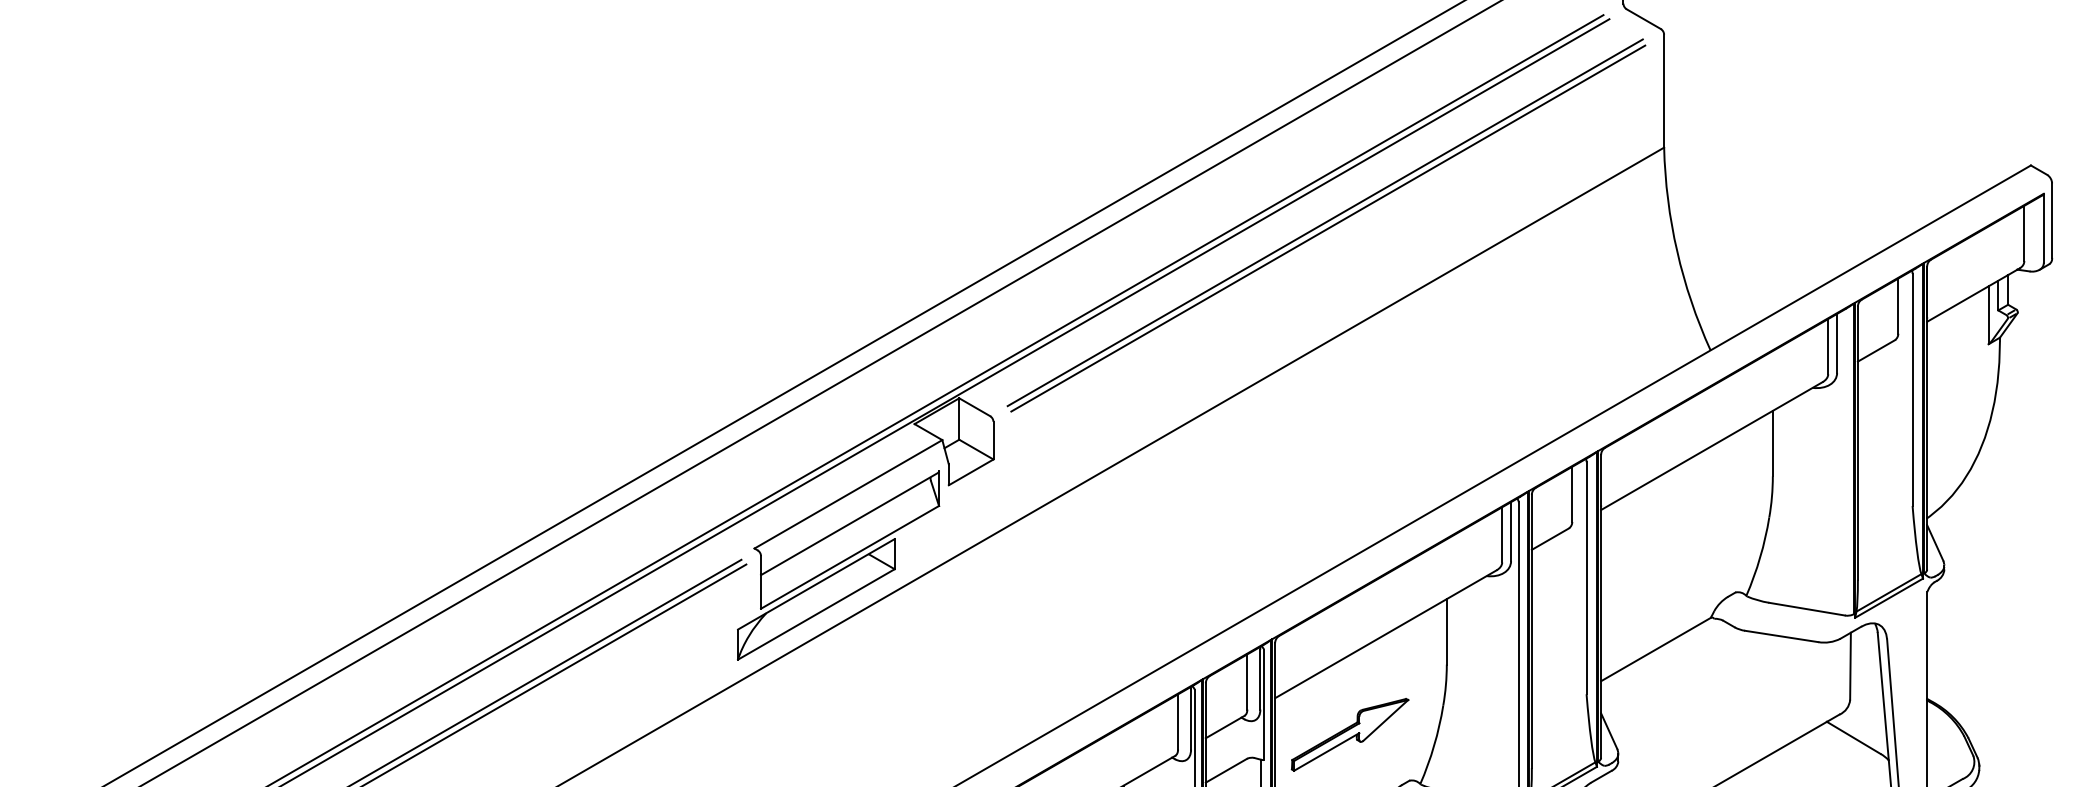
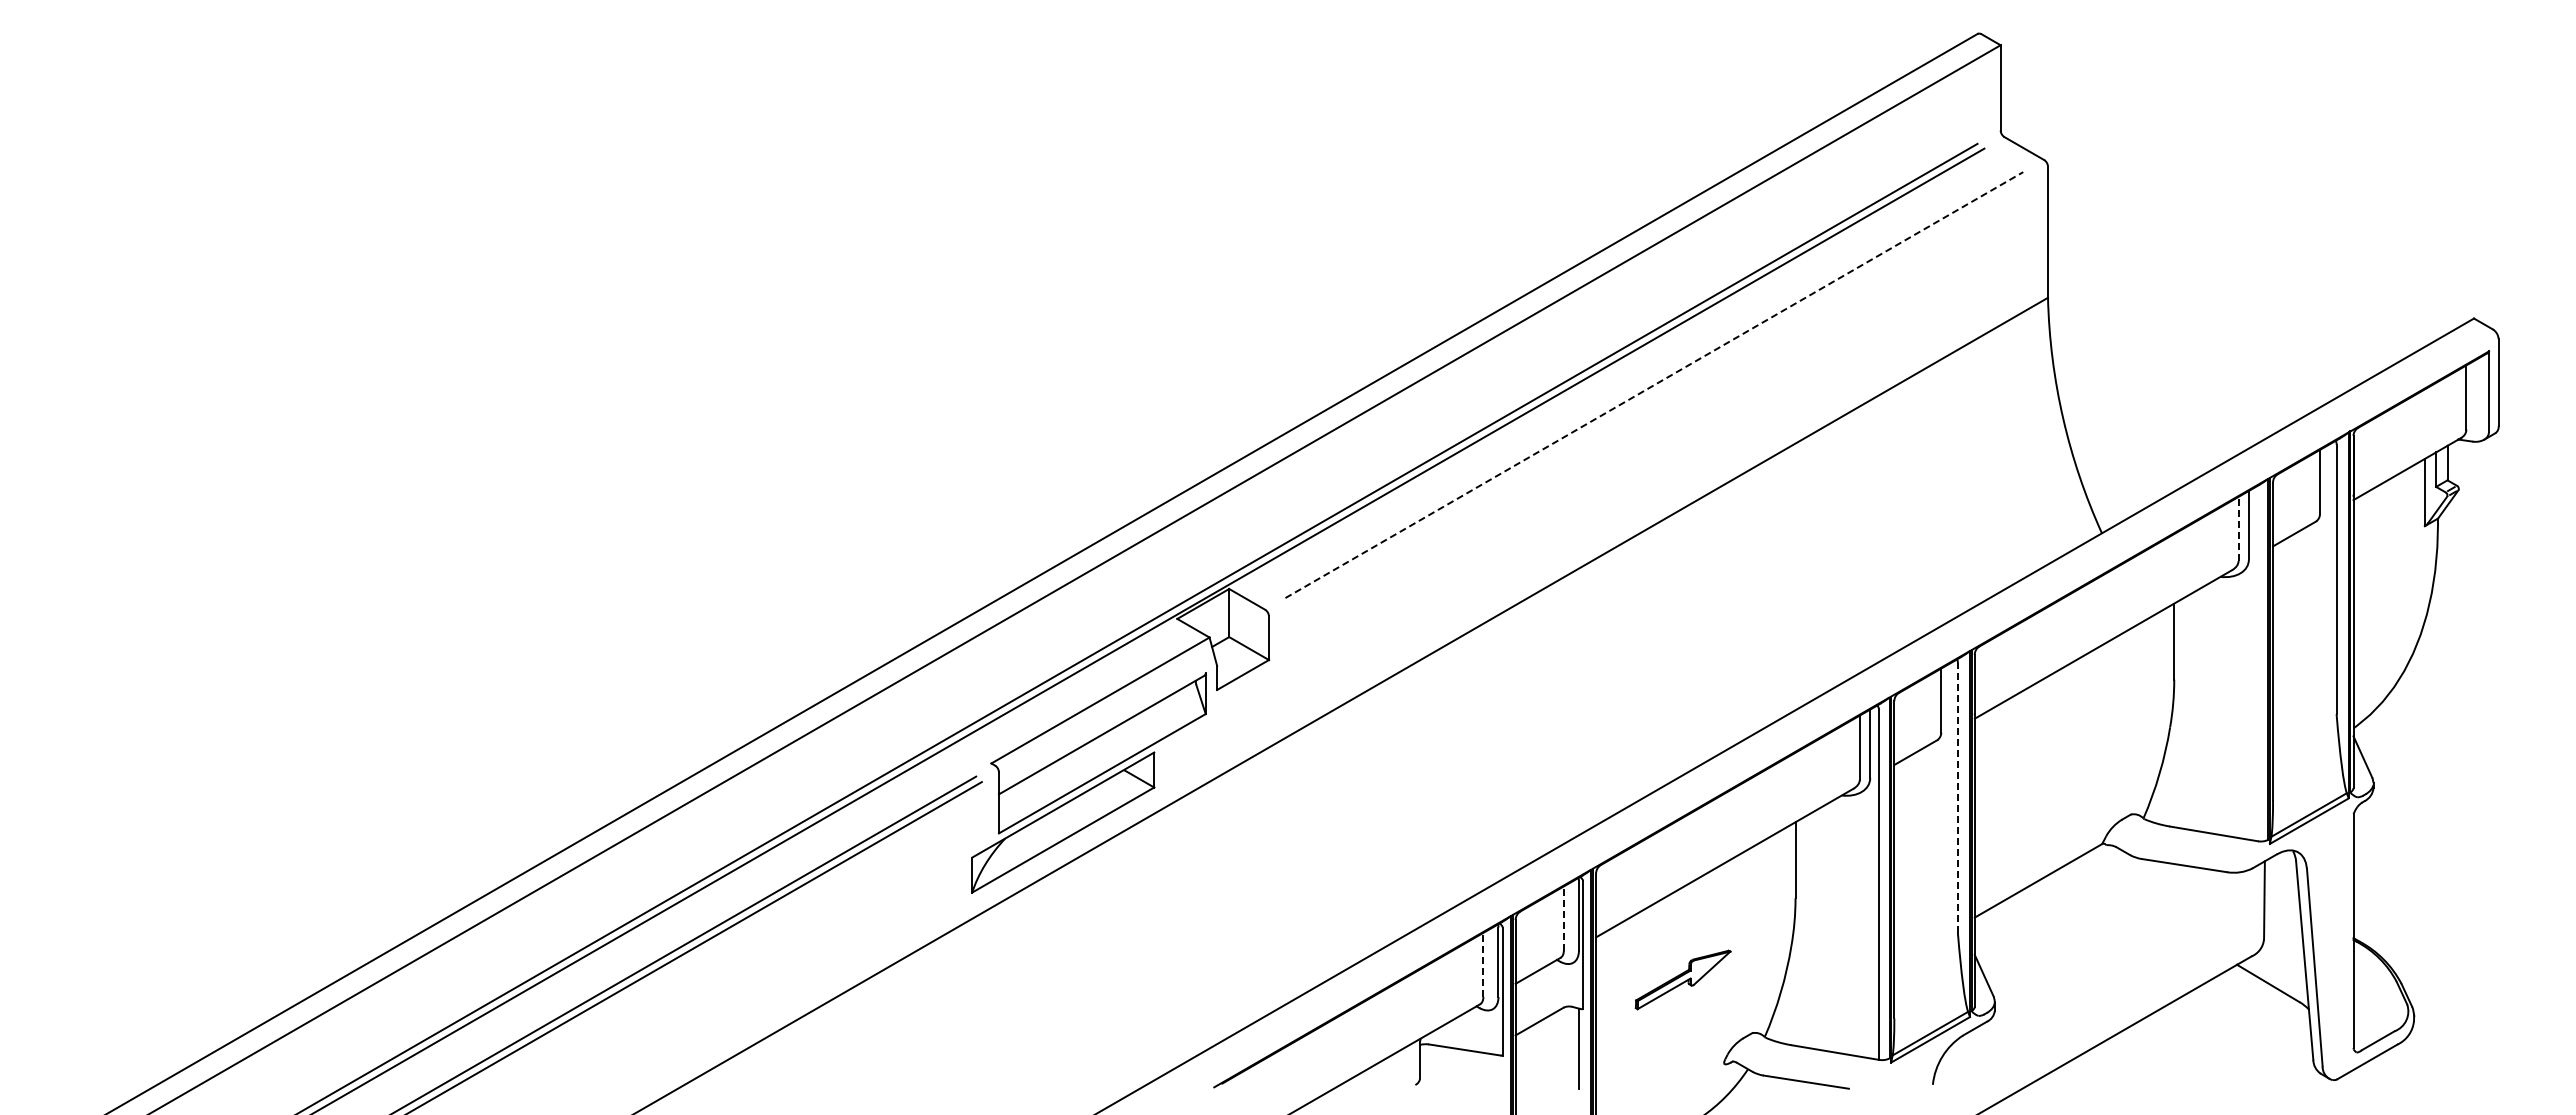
line: (1325, 223) -> (1654, 385), solid -> dashed
line: (1327, 228) -> (1657, 391), removed
line: (1828, 346) -> (2238, 528), solid -> dashed
line: (1586, 577) -> (1957, 797), solid -> dashed
line: (1247, 681) -> (1563, 917), solid -> dashed
line: (1178, 721) -> (1483, 964), solid -> dashed
part: (1349, 734) -> (1682, 979), size x0.7

